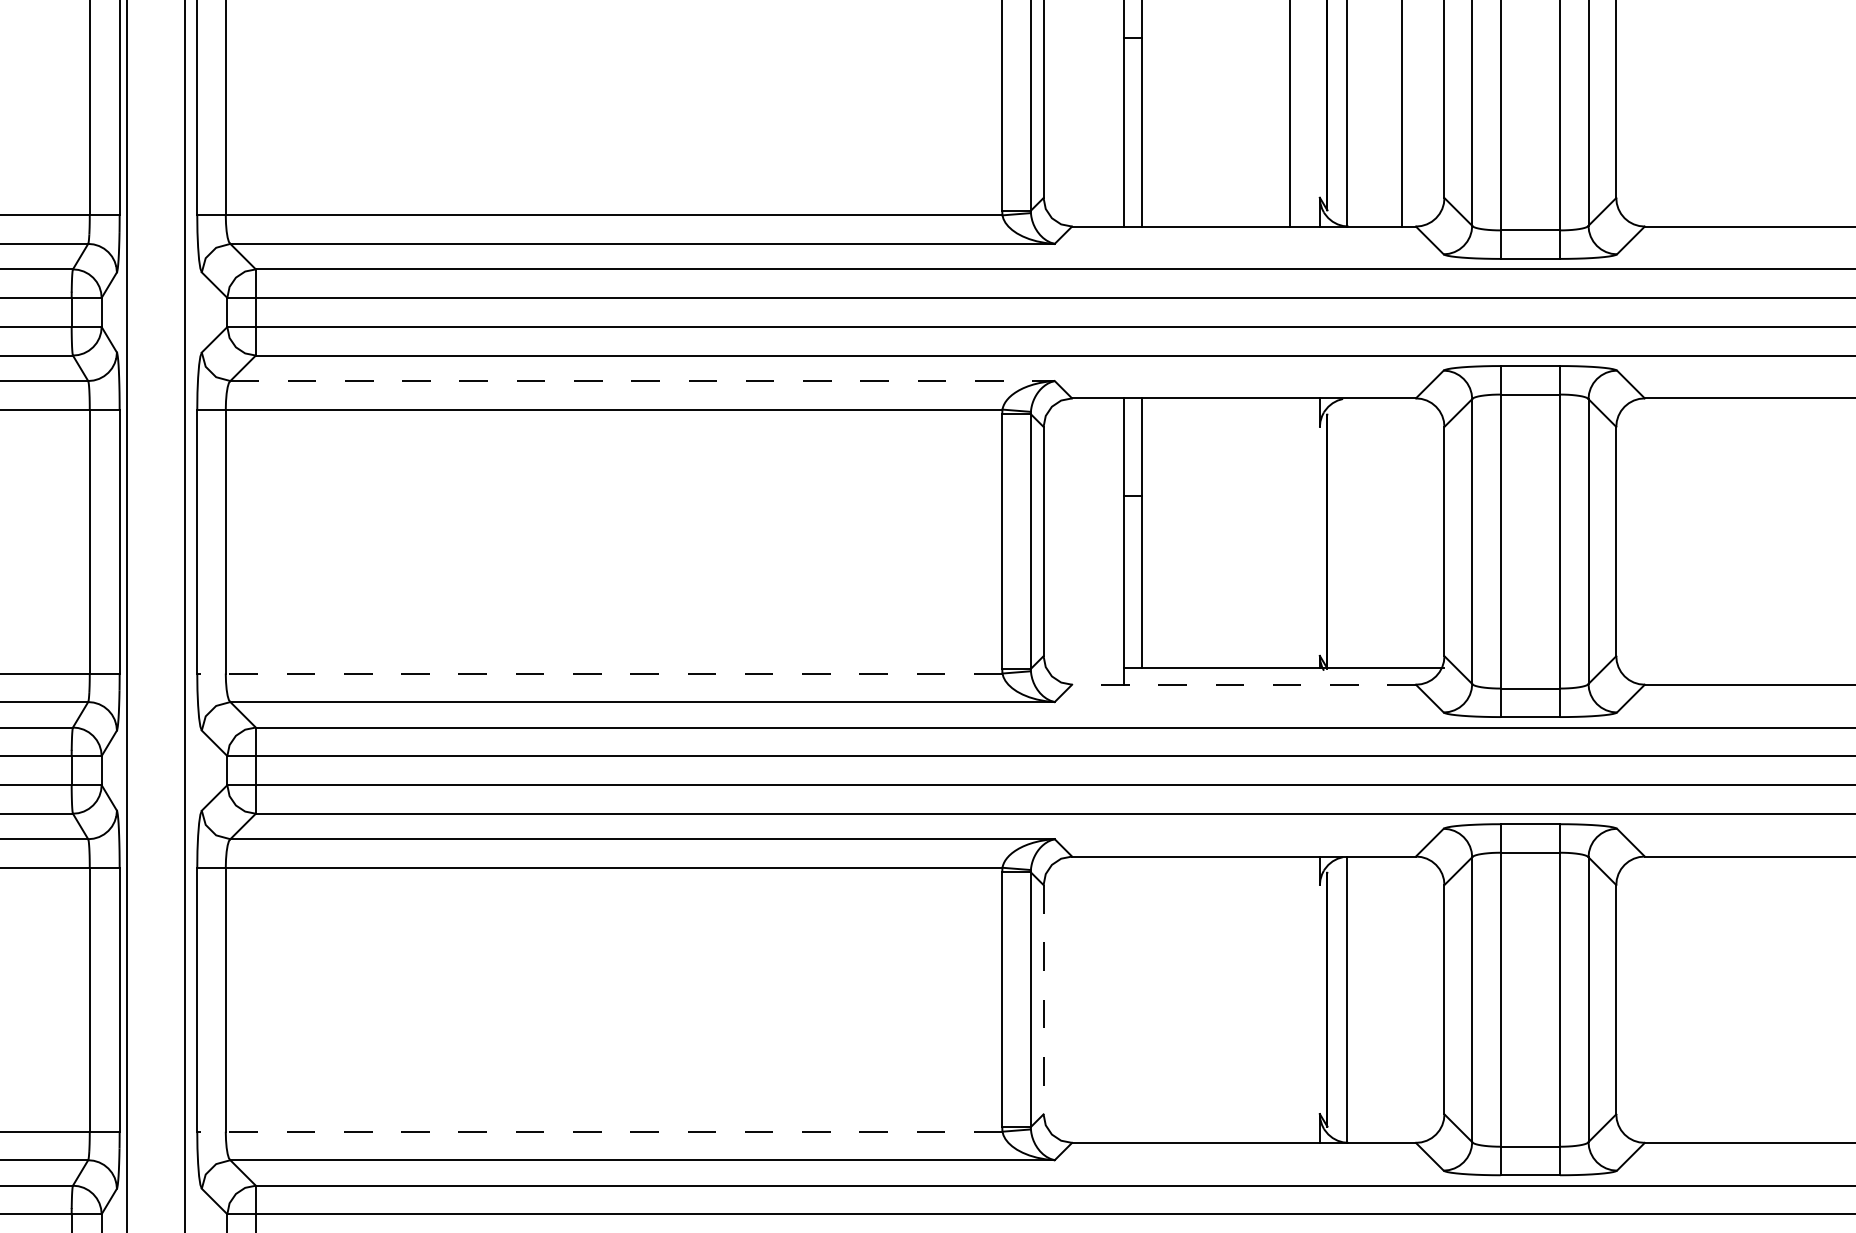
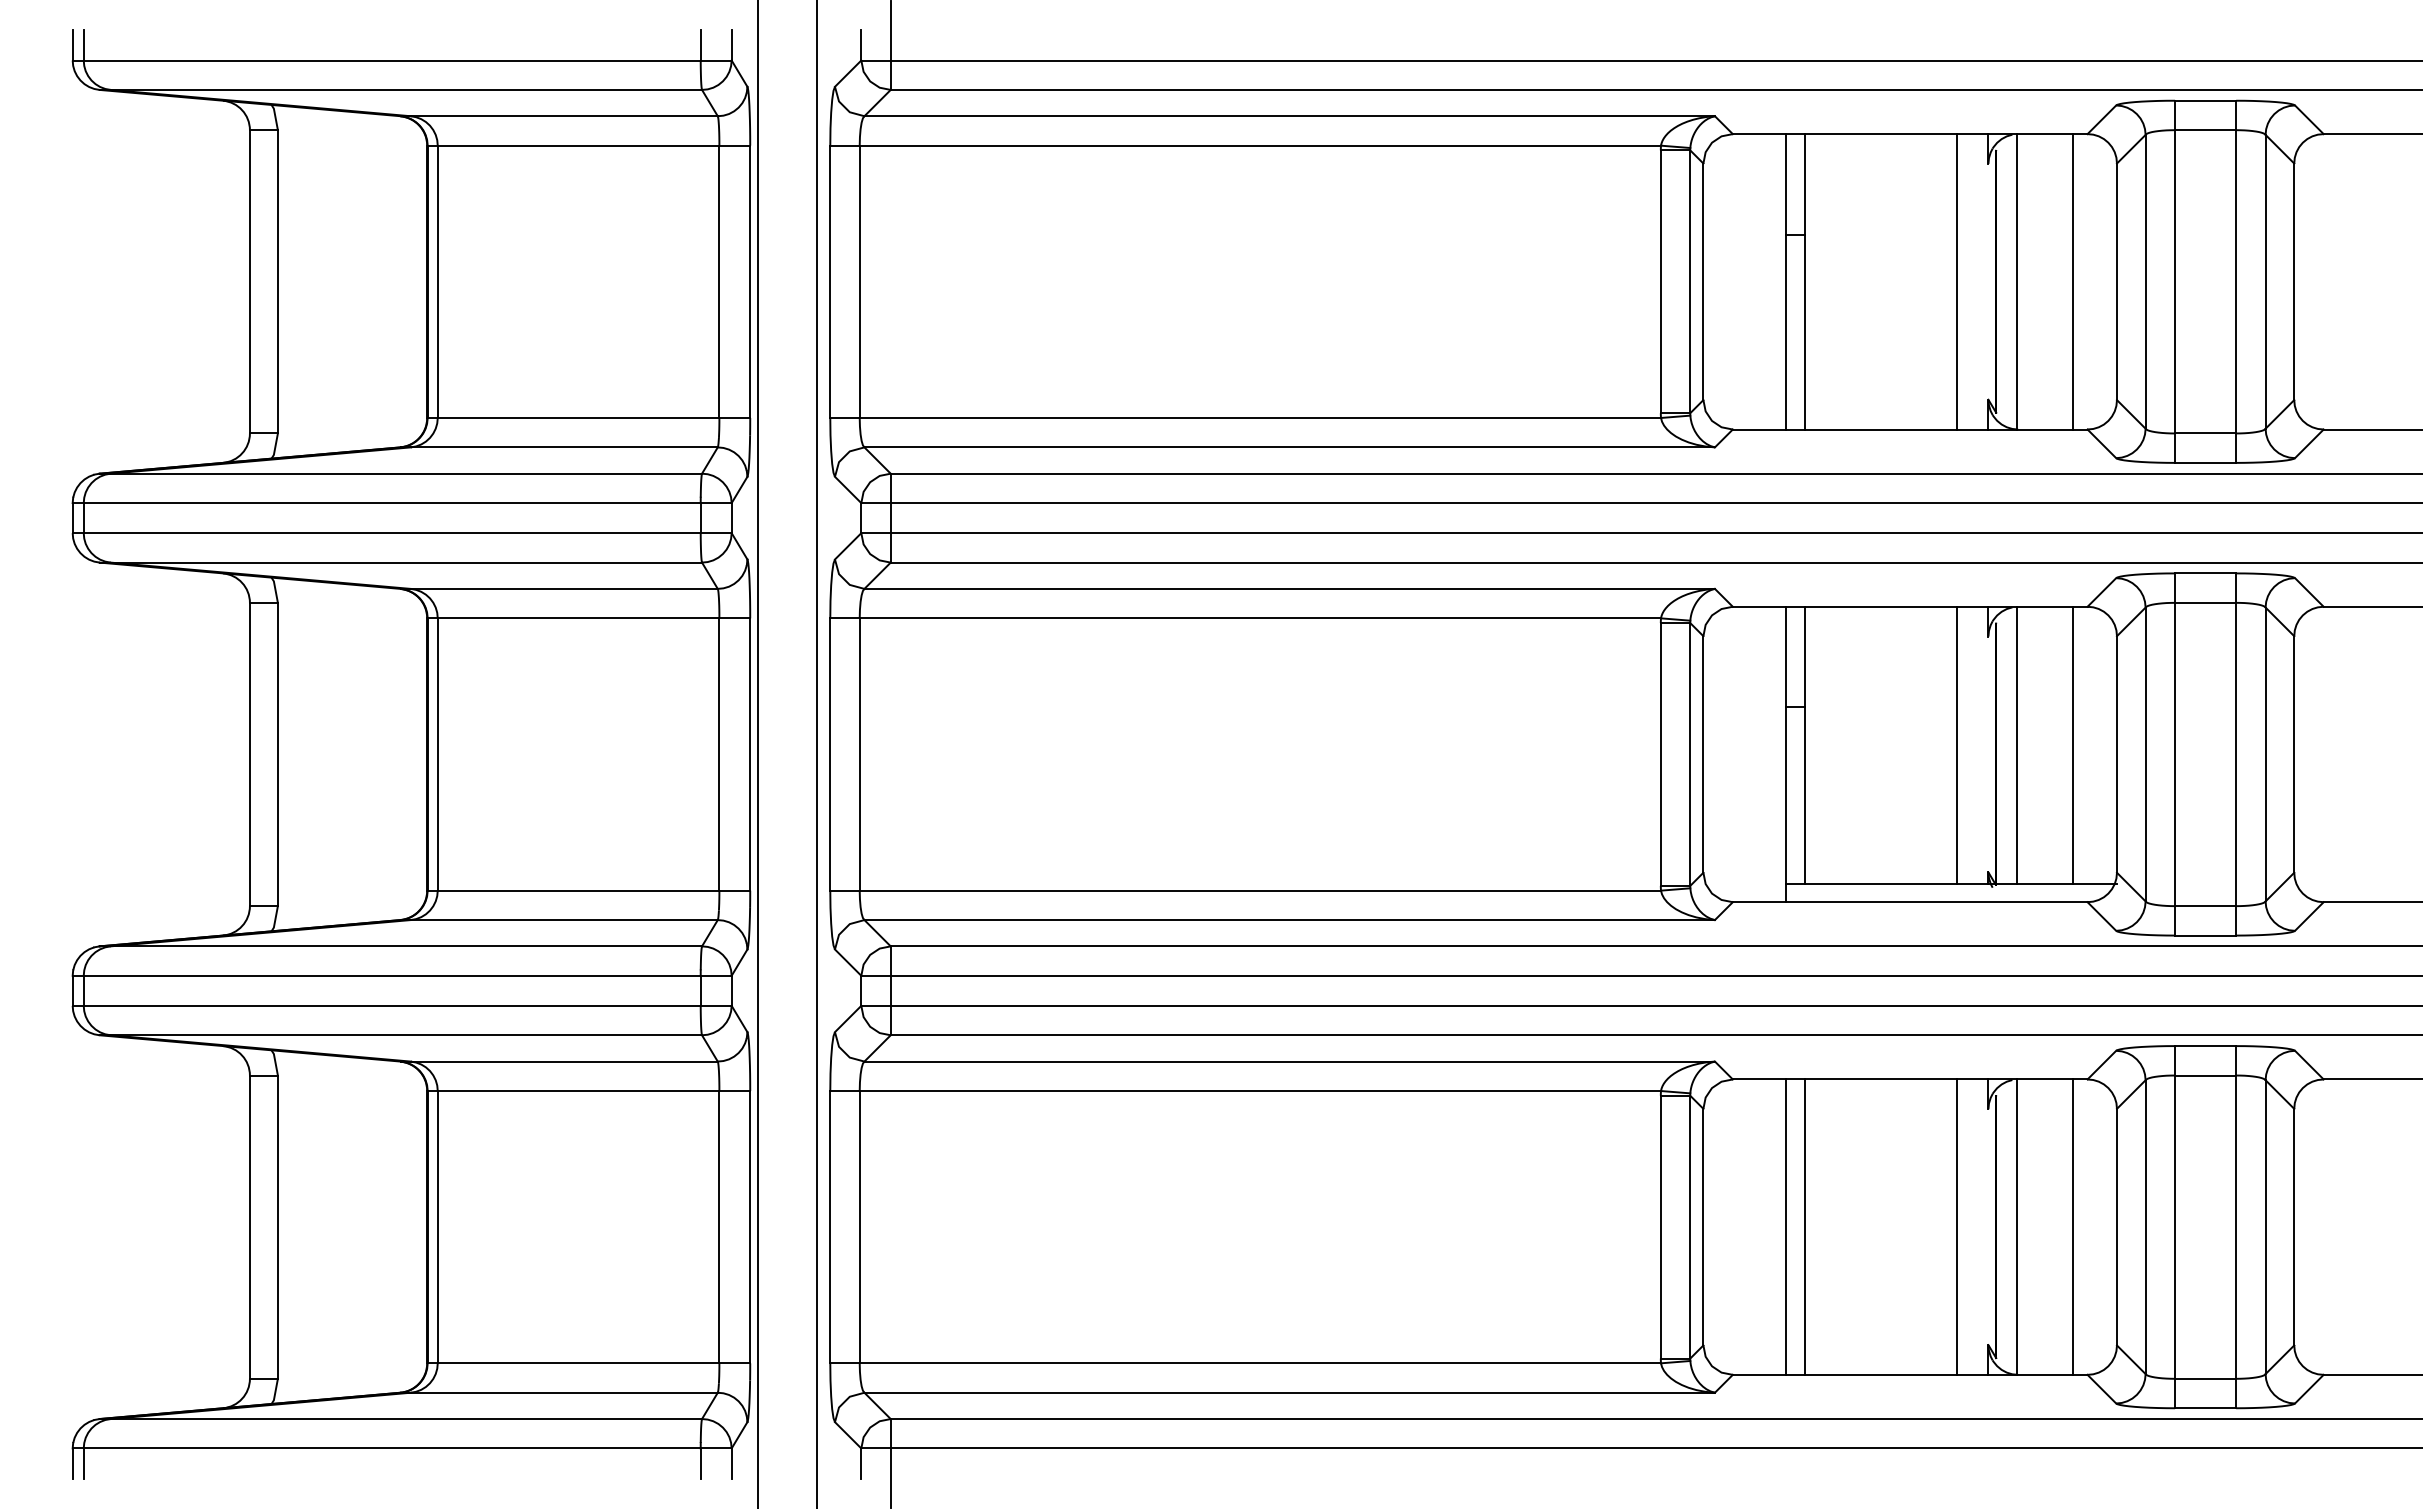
line: (643, 380) -> (1290, 588), dashed -> solid
line: (1289, 532) -> (1957, 745), added
line: (1347, 532) -> (2016, 745), added
line: (1401, 532) -> (2072, 745), added
line: (599, 673) -> (1245, 890), dashed -> solid
line: (1243, 685) -> (1909, 902), dashed -> solid
line: (1124, 999) -> (1786, 1226), added
line: (1141, 999) -> (1804, 1226), added
line: (1289, 999) -> (1957, 1226), added
line: (1401, 999) -> (2072, 1226), added
line: (1043, 1000) -> (1703, 1227), dashed -> solid
line: (599, 1131) -> (1245, 1363), dashed -> solid

